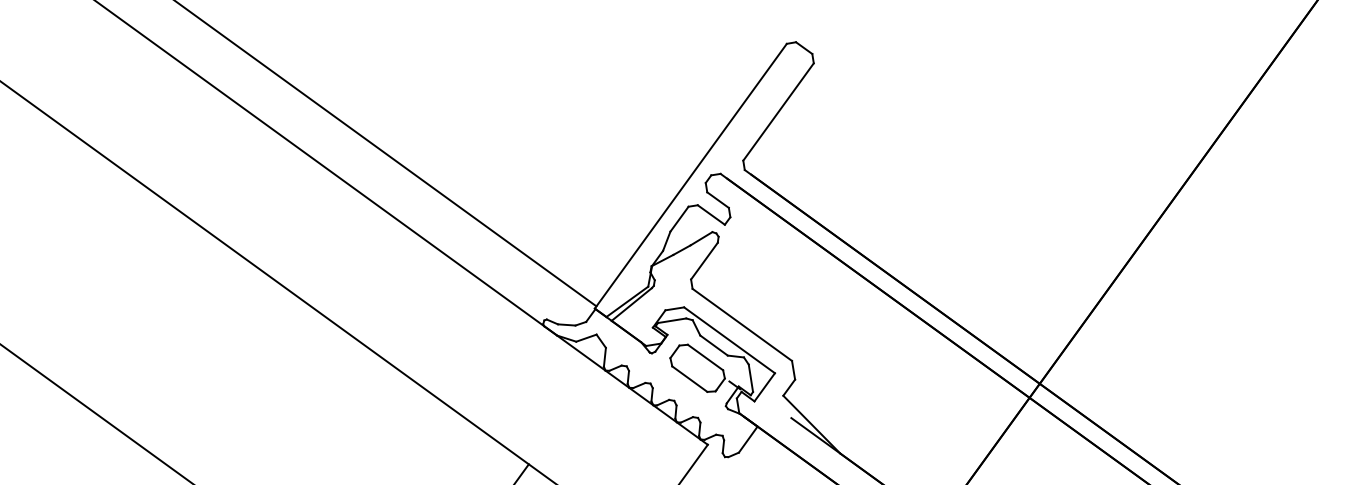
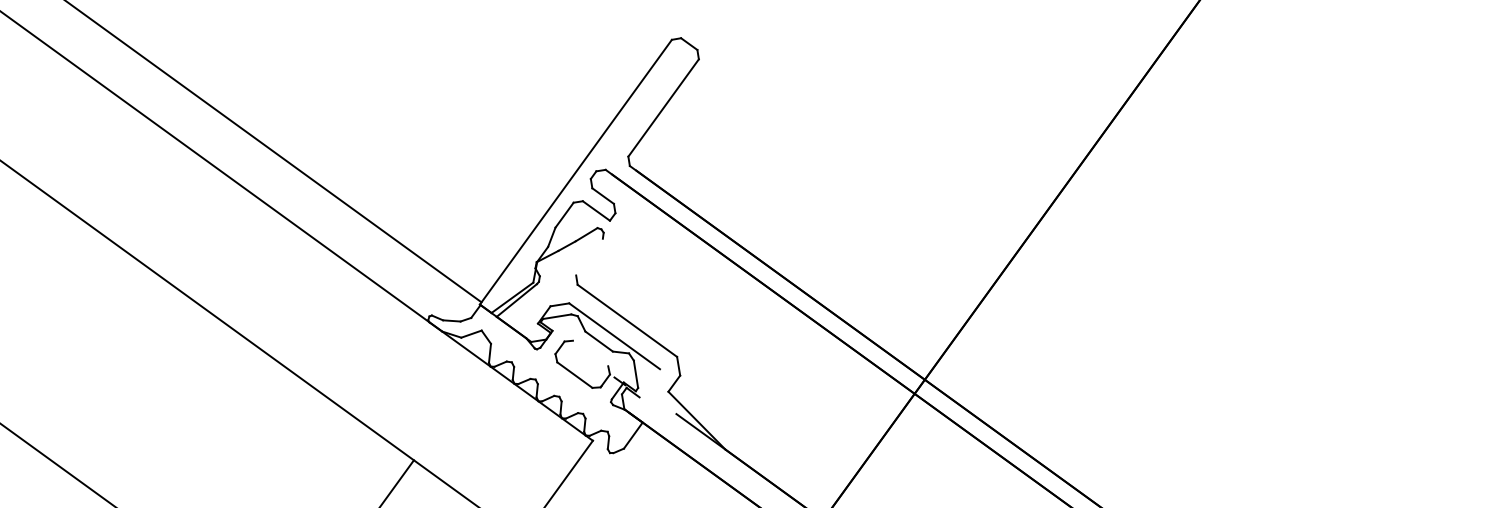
line: (704, 260) -> (589, 256), removed
line: (705, 357) -> (590, 353), removed
line: (764, 387) -> (649, 383), removed

